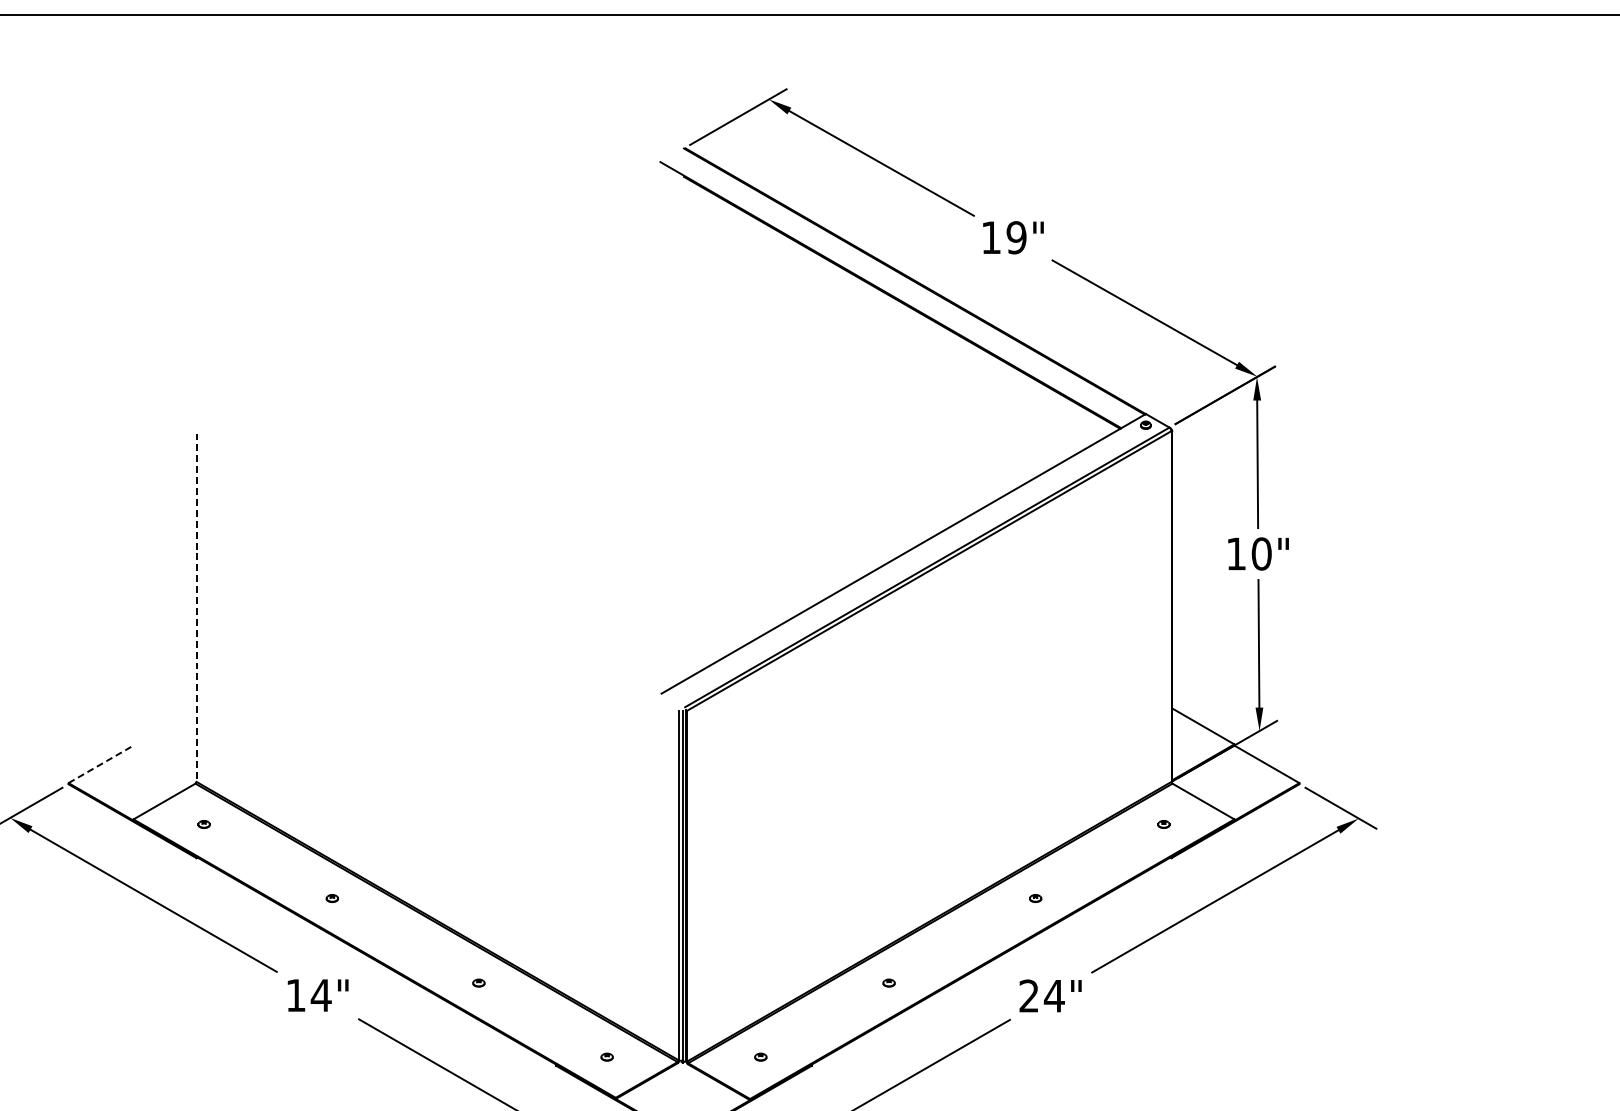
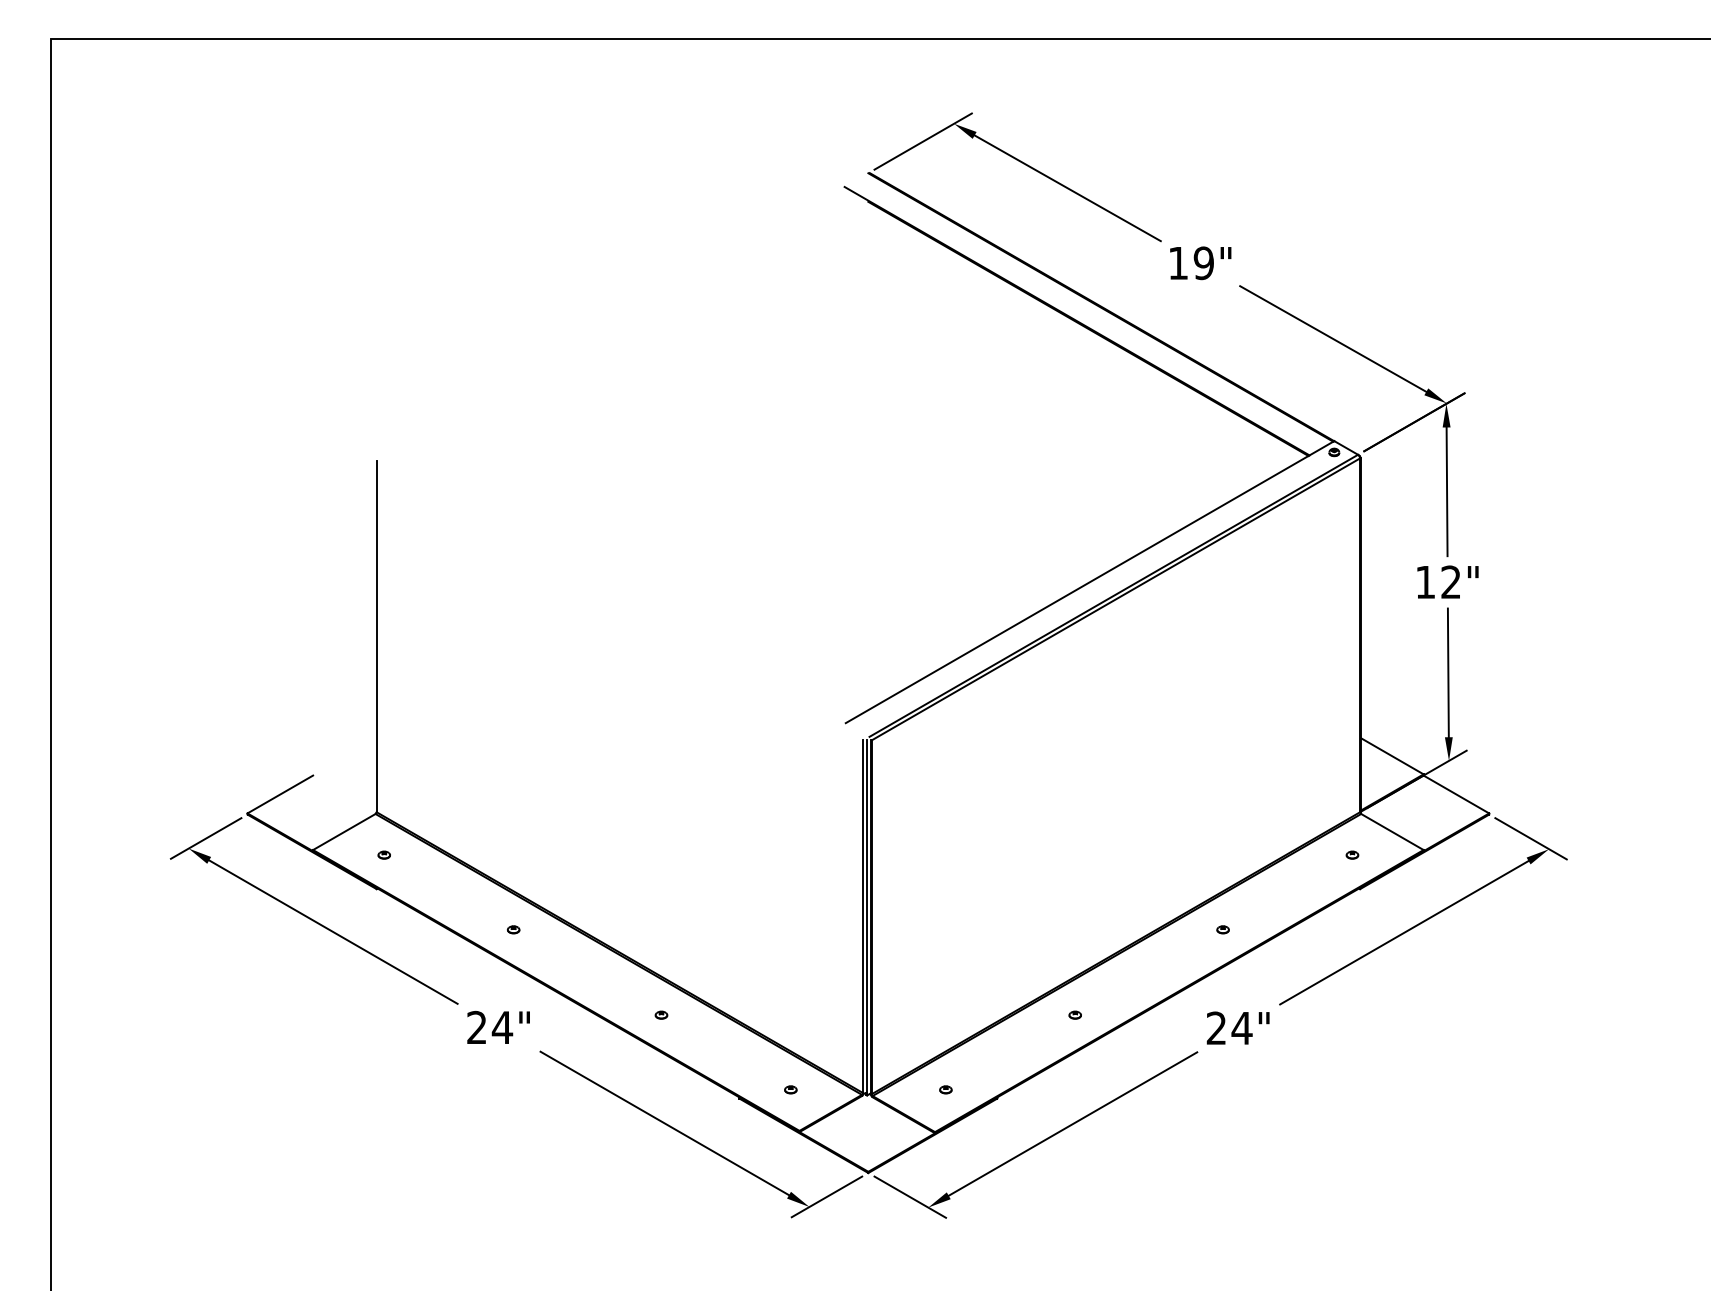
text: (1262, 554) -> (1451, 582), 10" -> 12"
line: (196, 607) -> (376, 636), dashed -> solid
line: (101, 764) -> (280, 794), dashed -> solid
text: (295, 994) -> (476, 1026), 14" -> 24"

